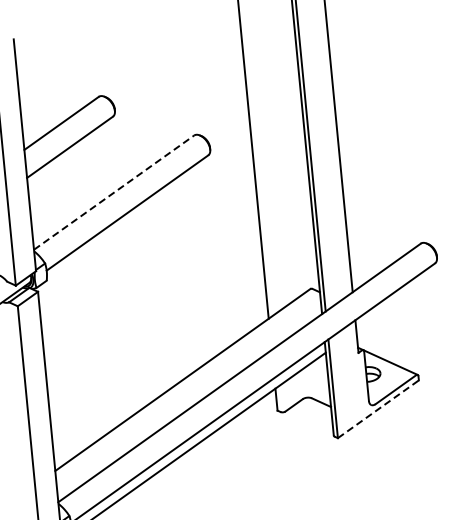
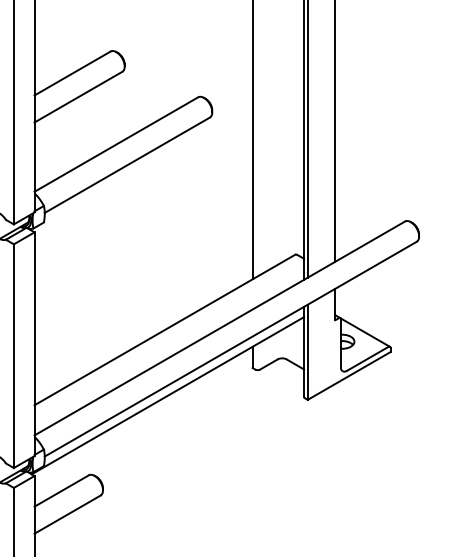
line: (114, 192) -> (116, 144), dashed -> solid
line: (378, 408) -> (349, 375), dashed -> solid

